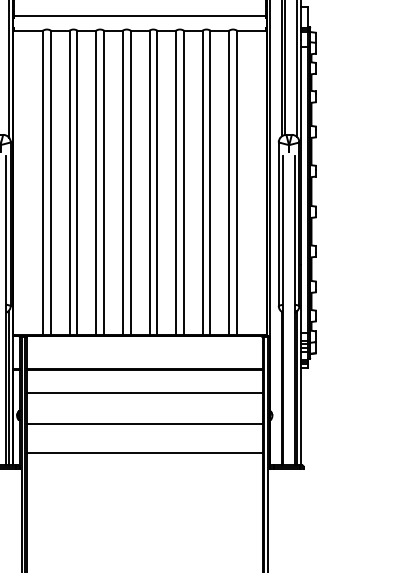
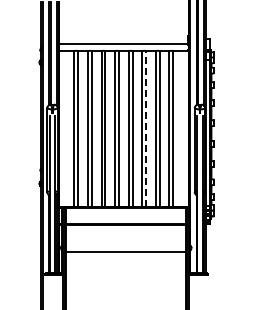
line: (184, 183) -> (146, 129), solid -> dashed
line: (145, 393) -> (126, 236), removed
line: (145, 453) -> (126, 267), removed

